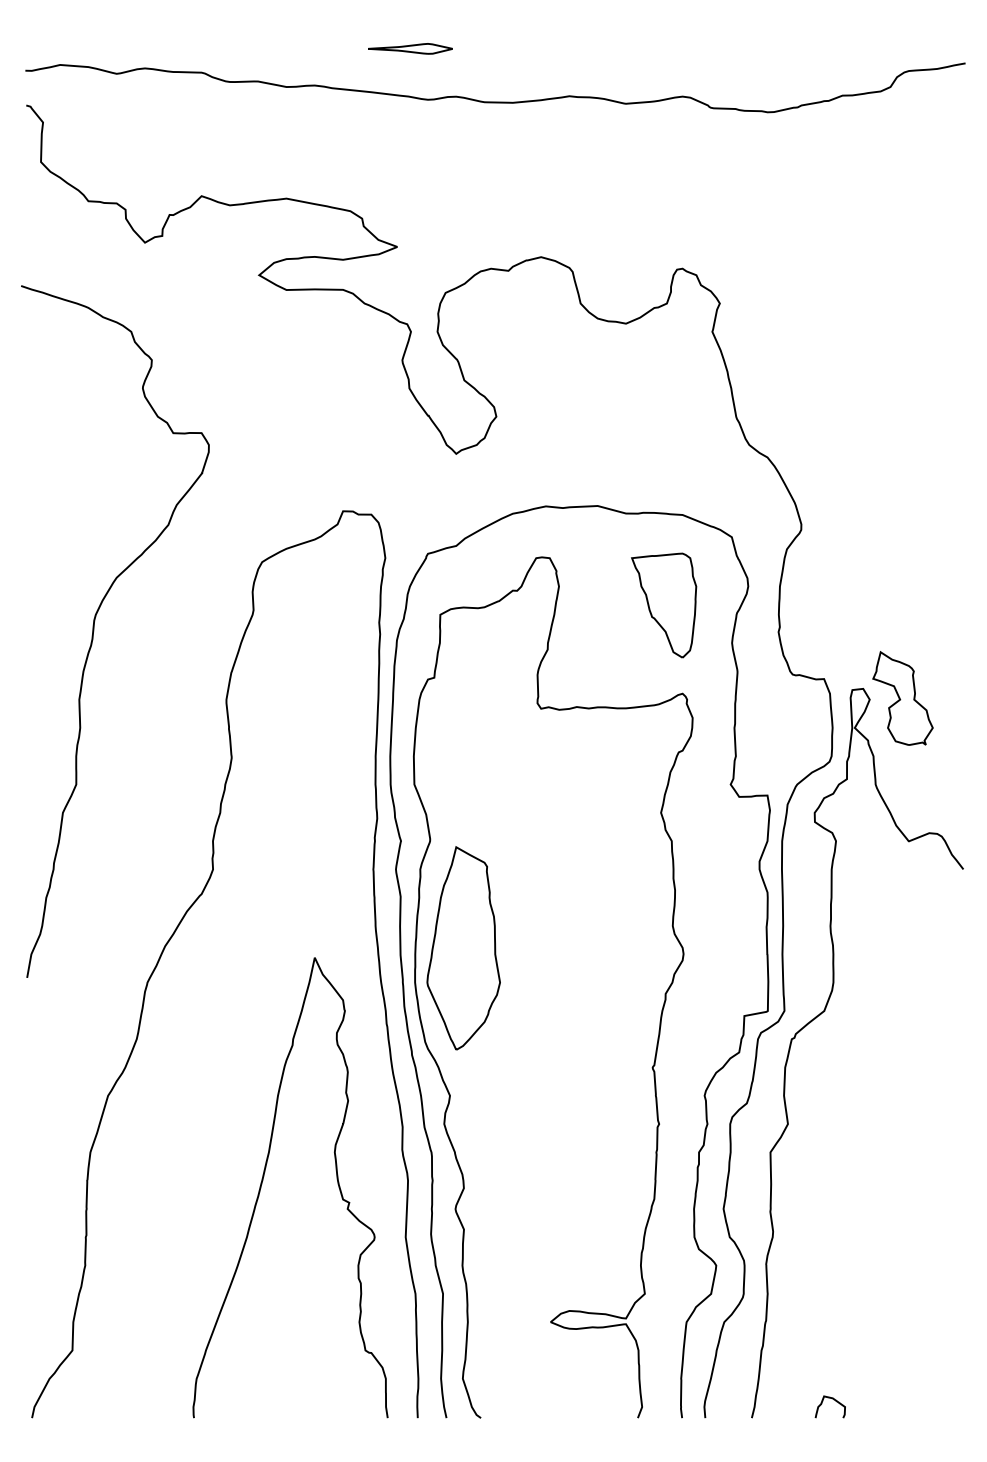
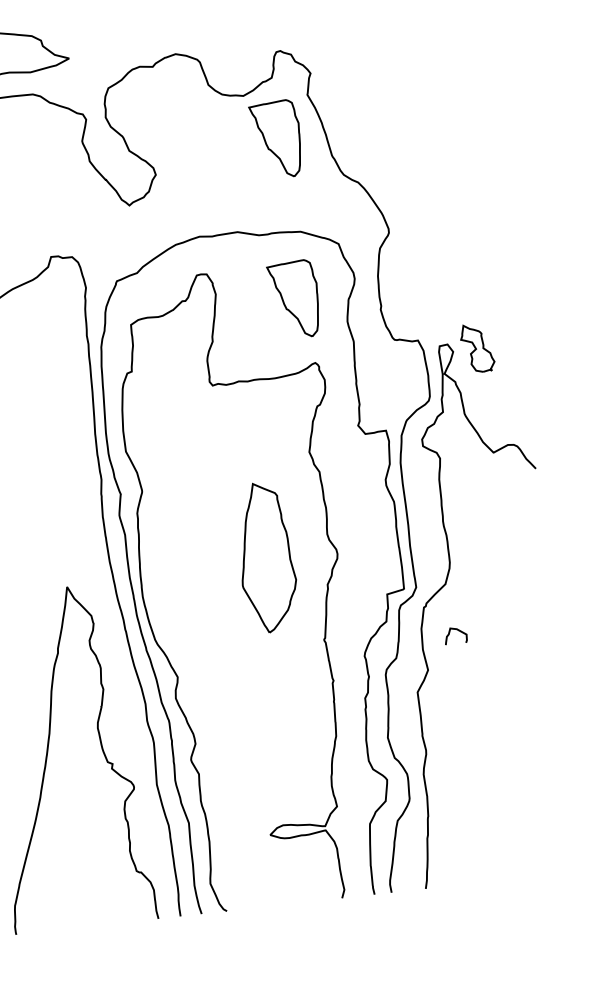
part: (664, 387) -> (276, 139), added
part: (902, 698) -> (477, 348), size x0.7
part: (463, 948) -> (266, 557), moved
curve: (832, 1399) -> (456, 630), moved

